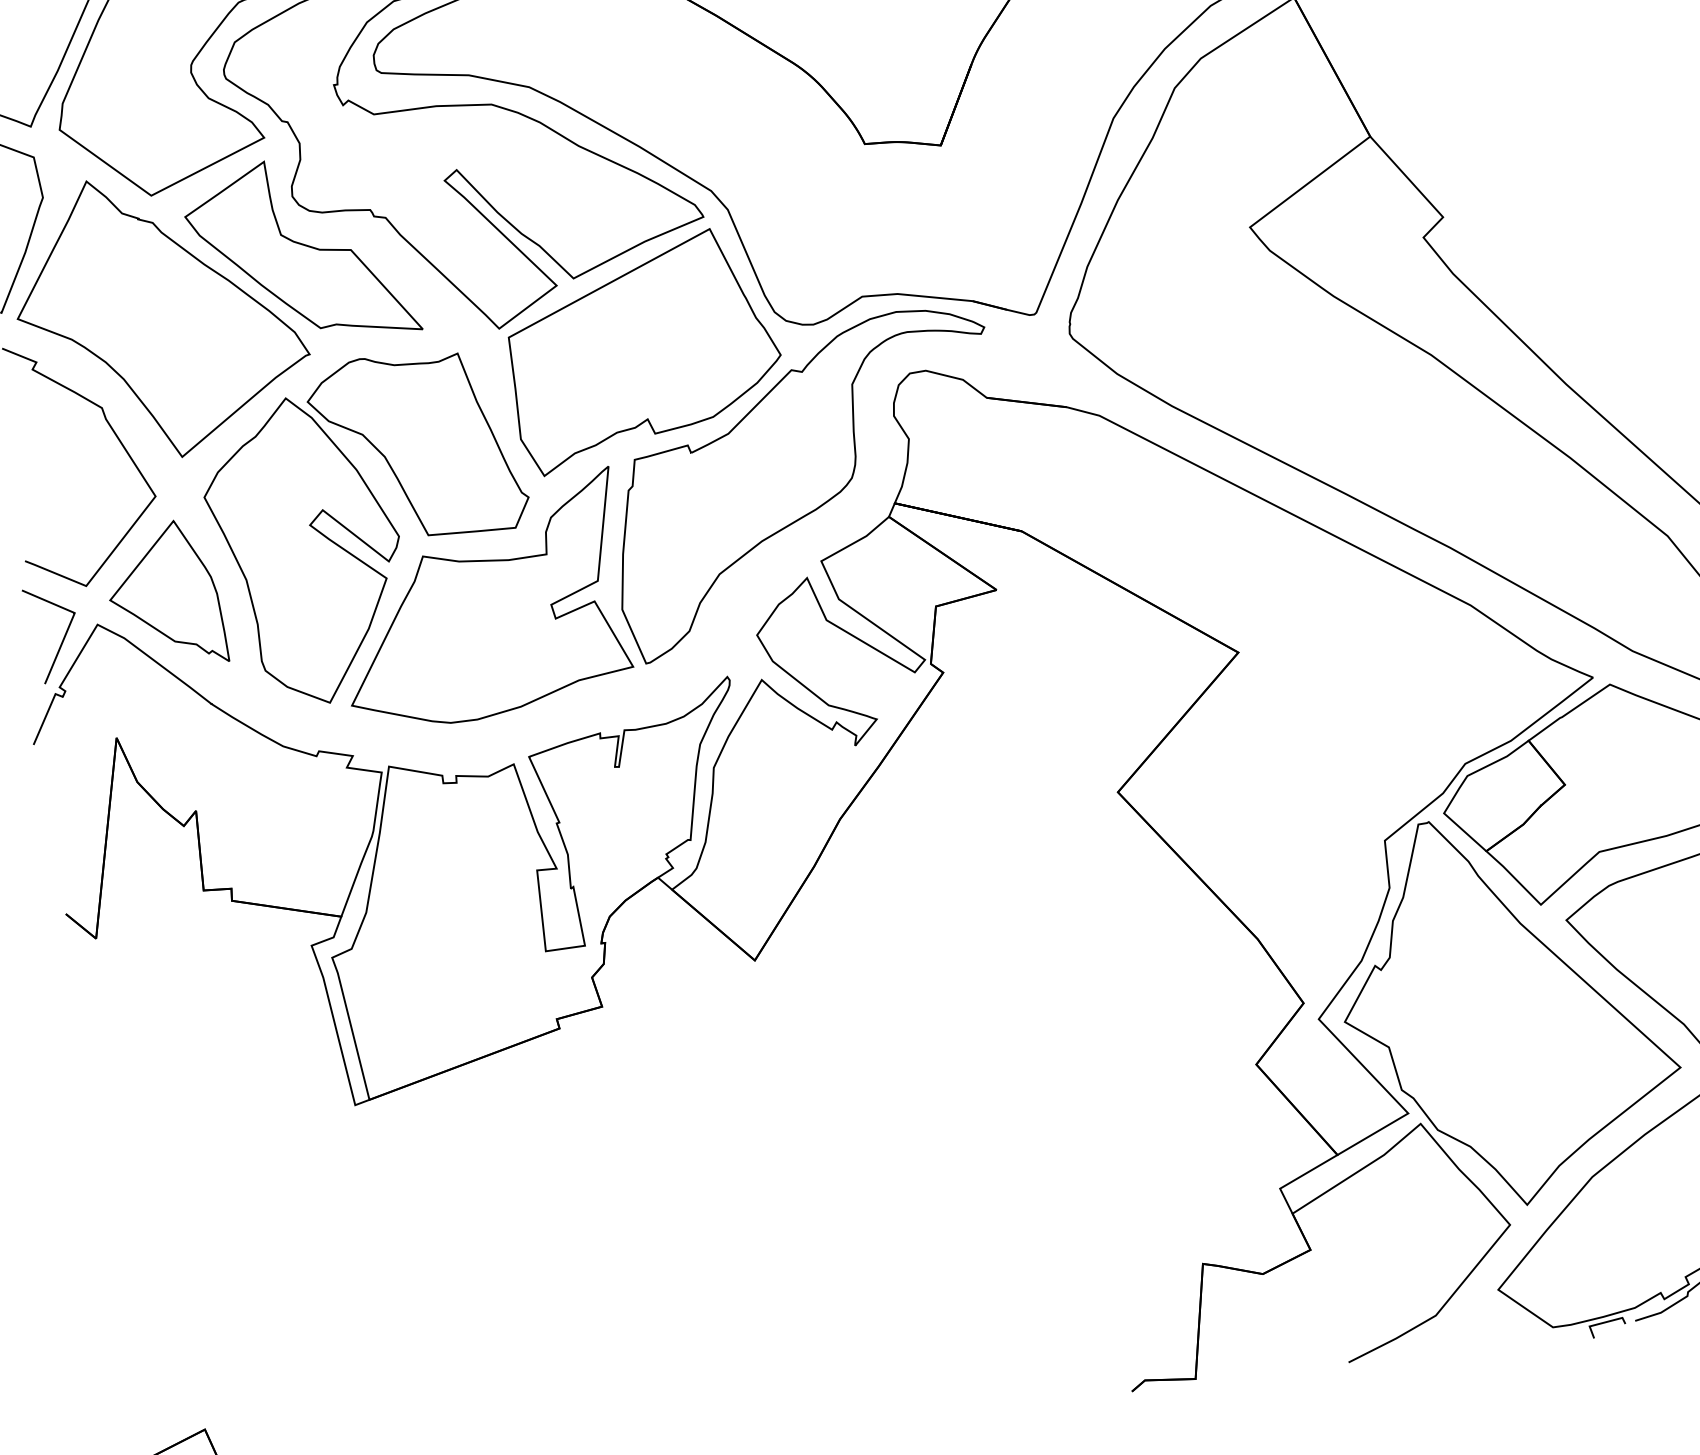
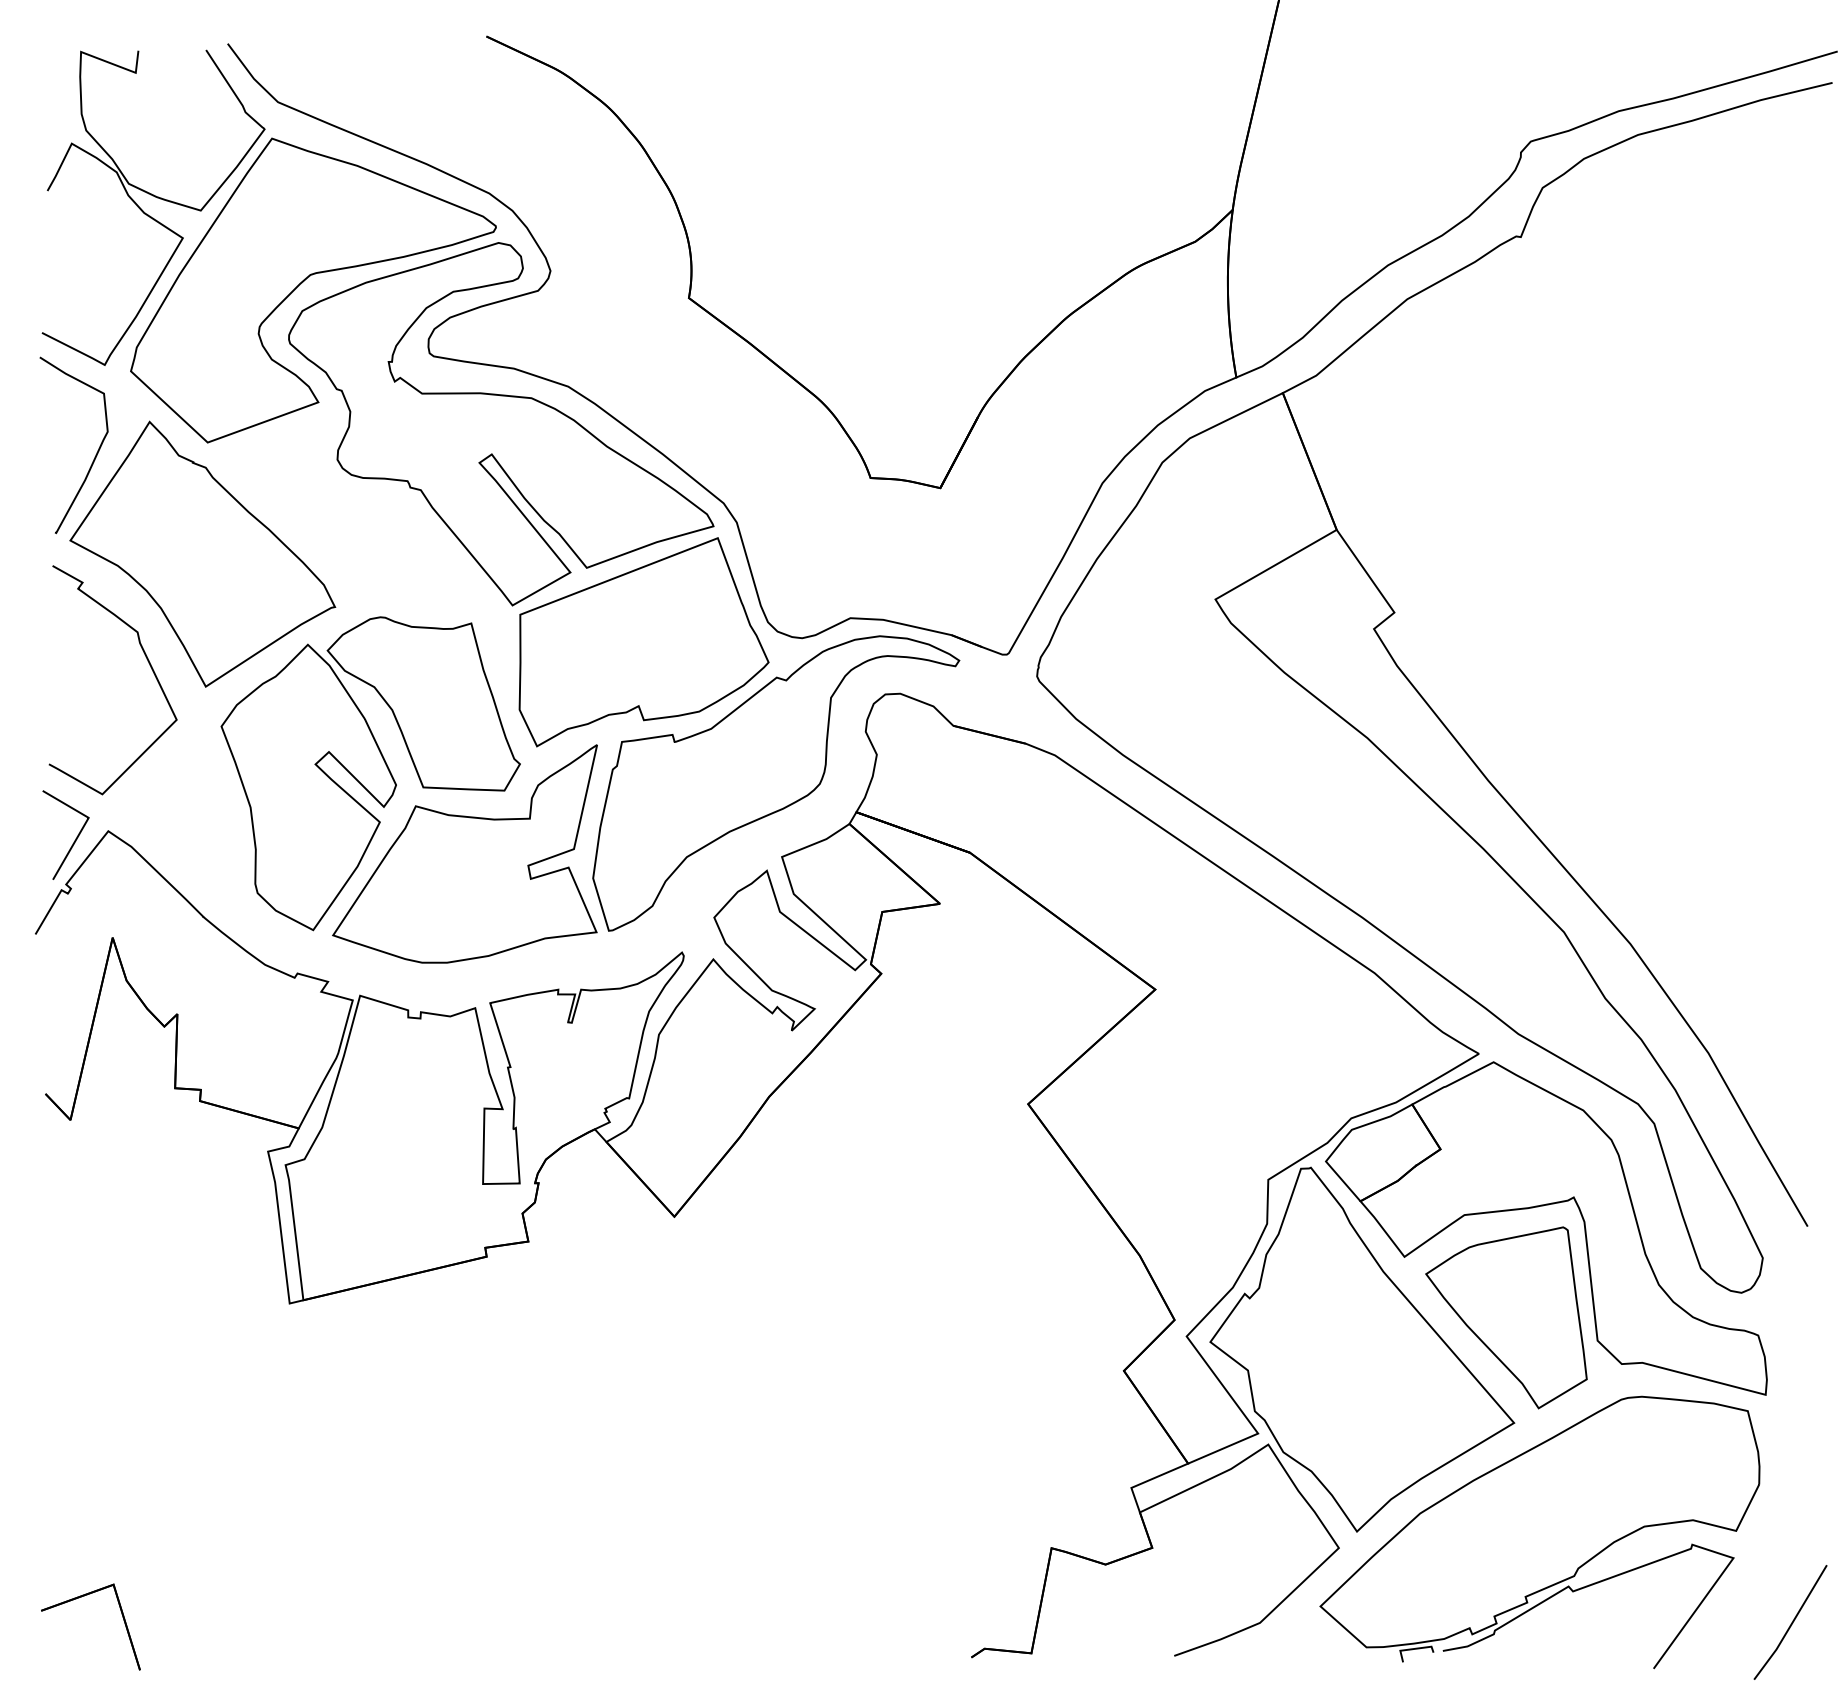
part: (300, 250) -> (338, 510), removed
part: (164, 594) -> (173, 811), removed

